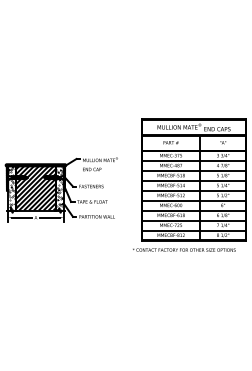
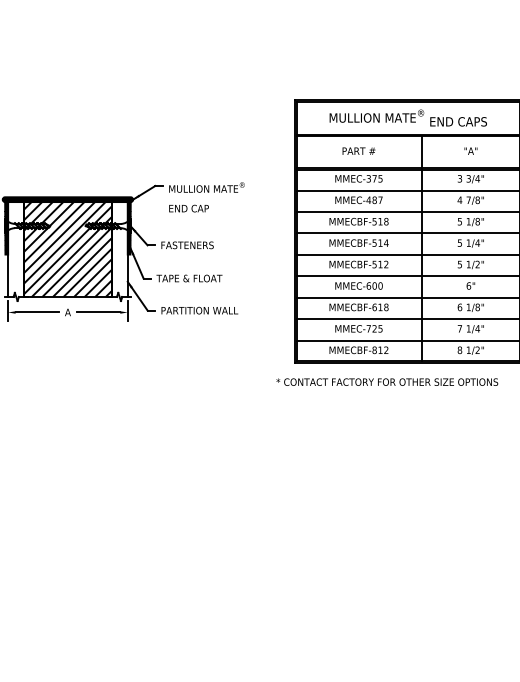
hatch: (11, 188) -> (15, 249), removed
hatch: (59, 188) -> (118, 249), removed

